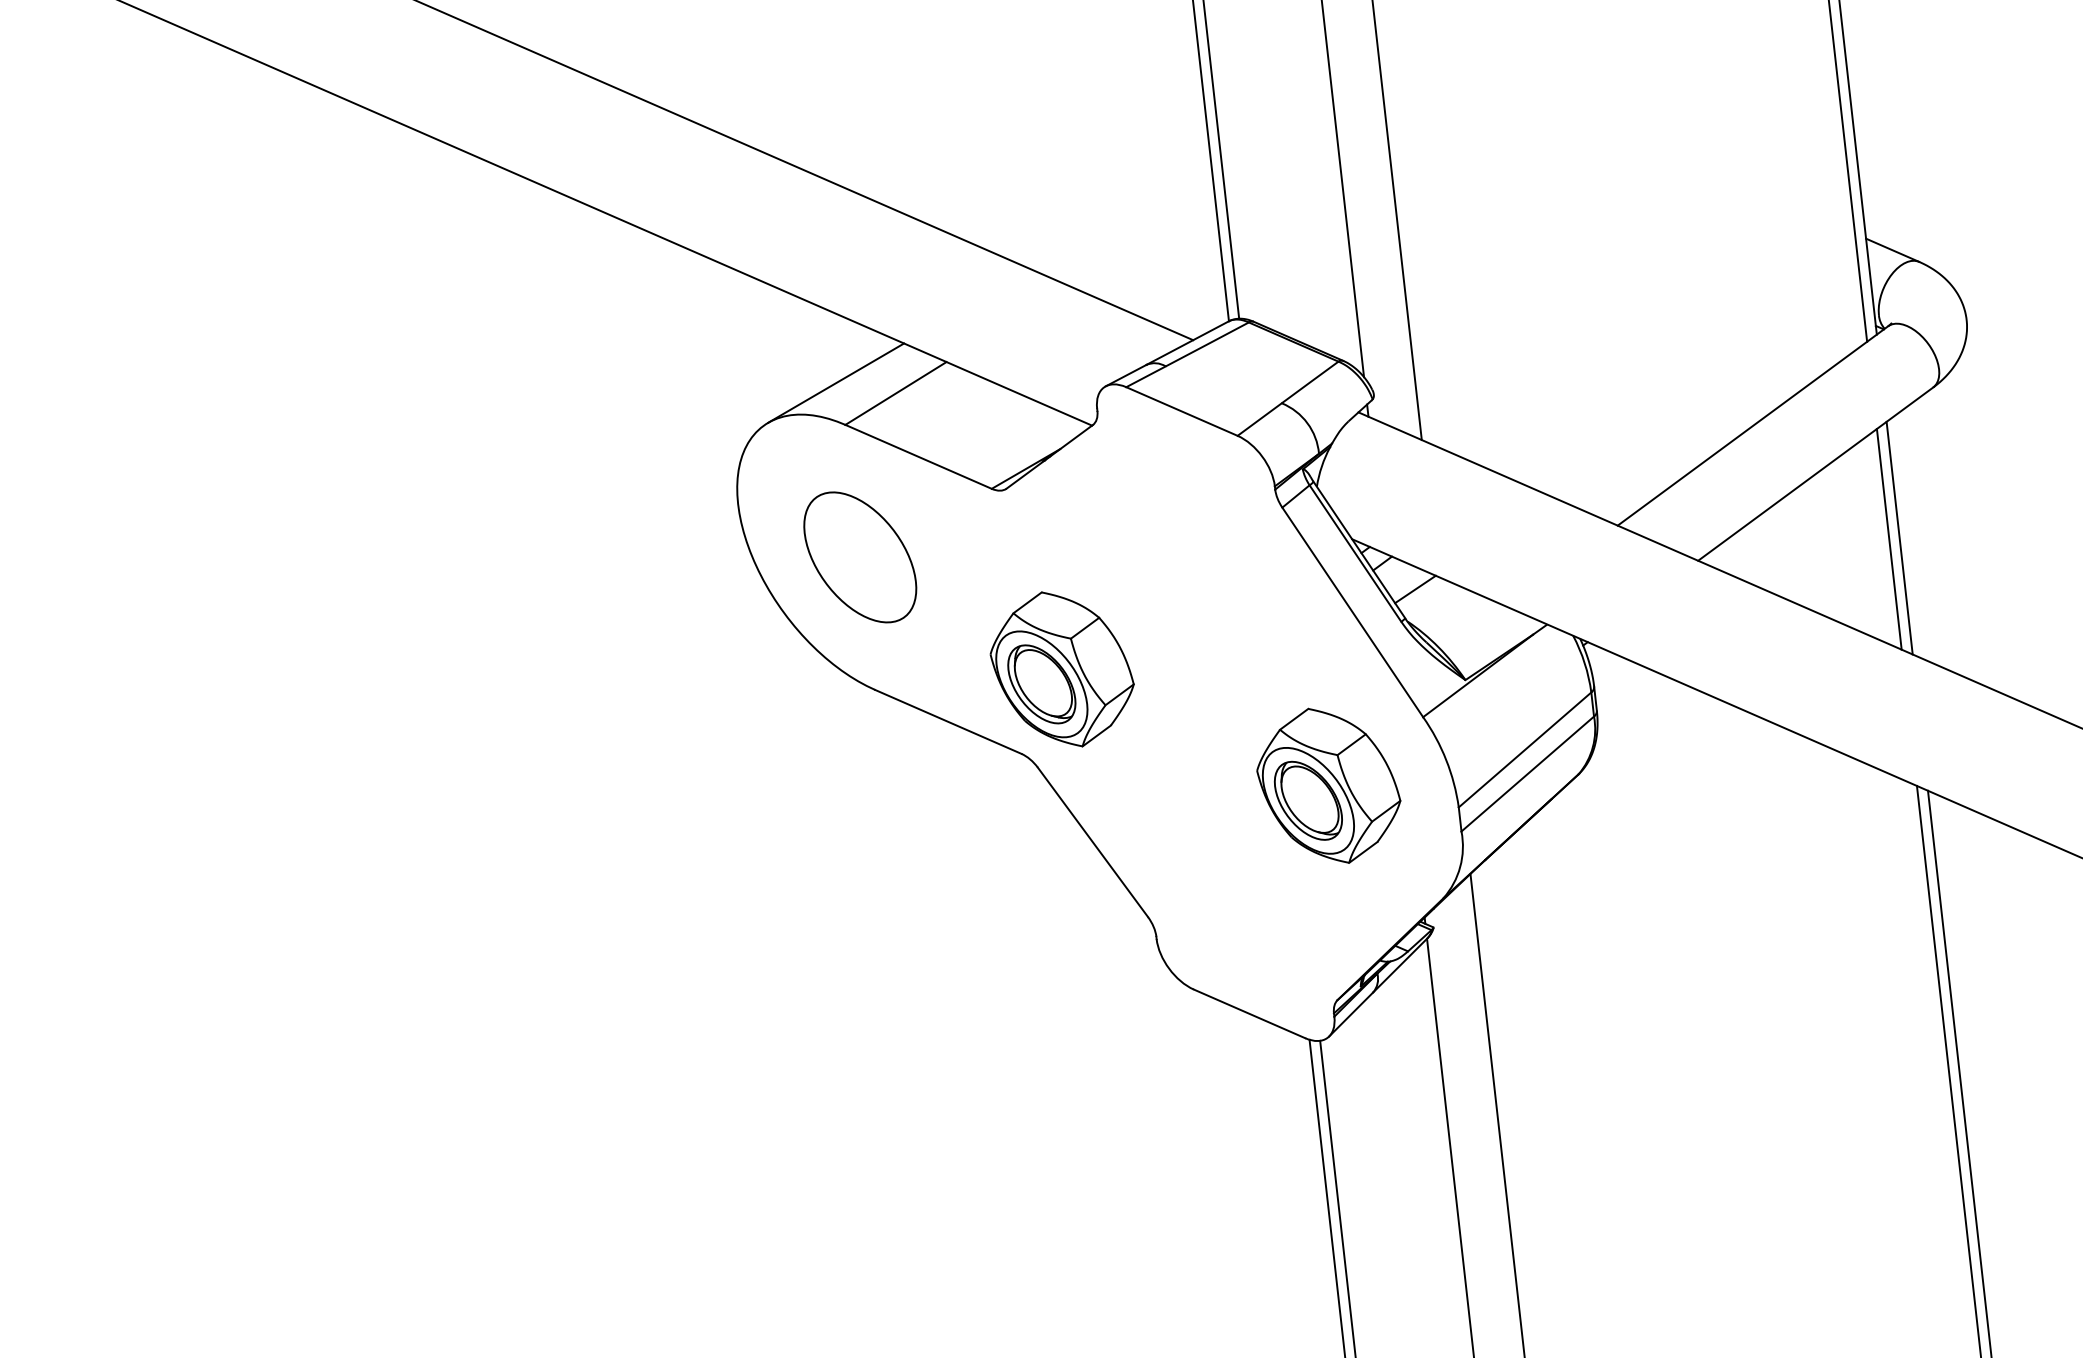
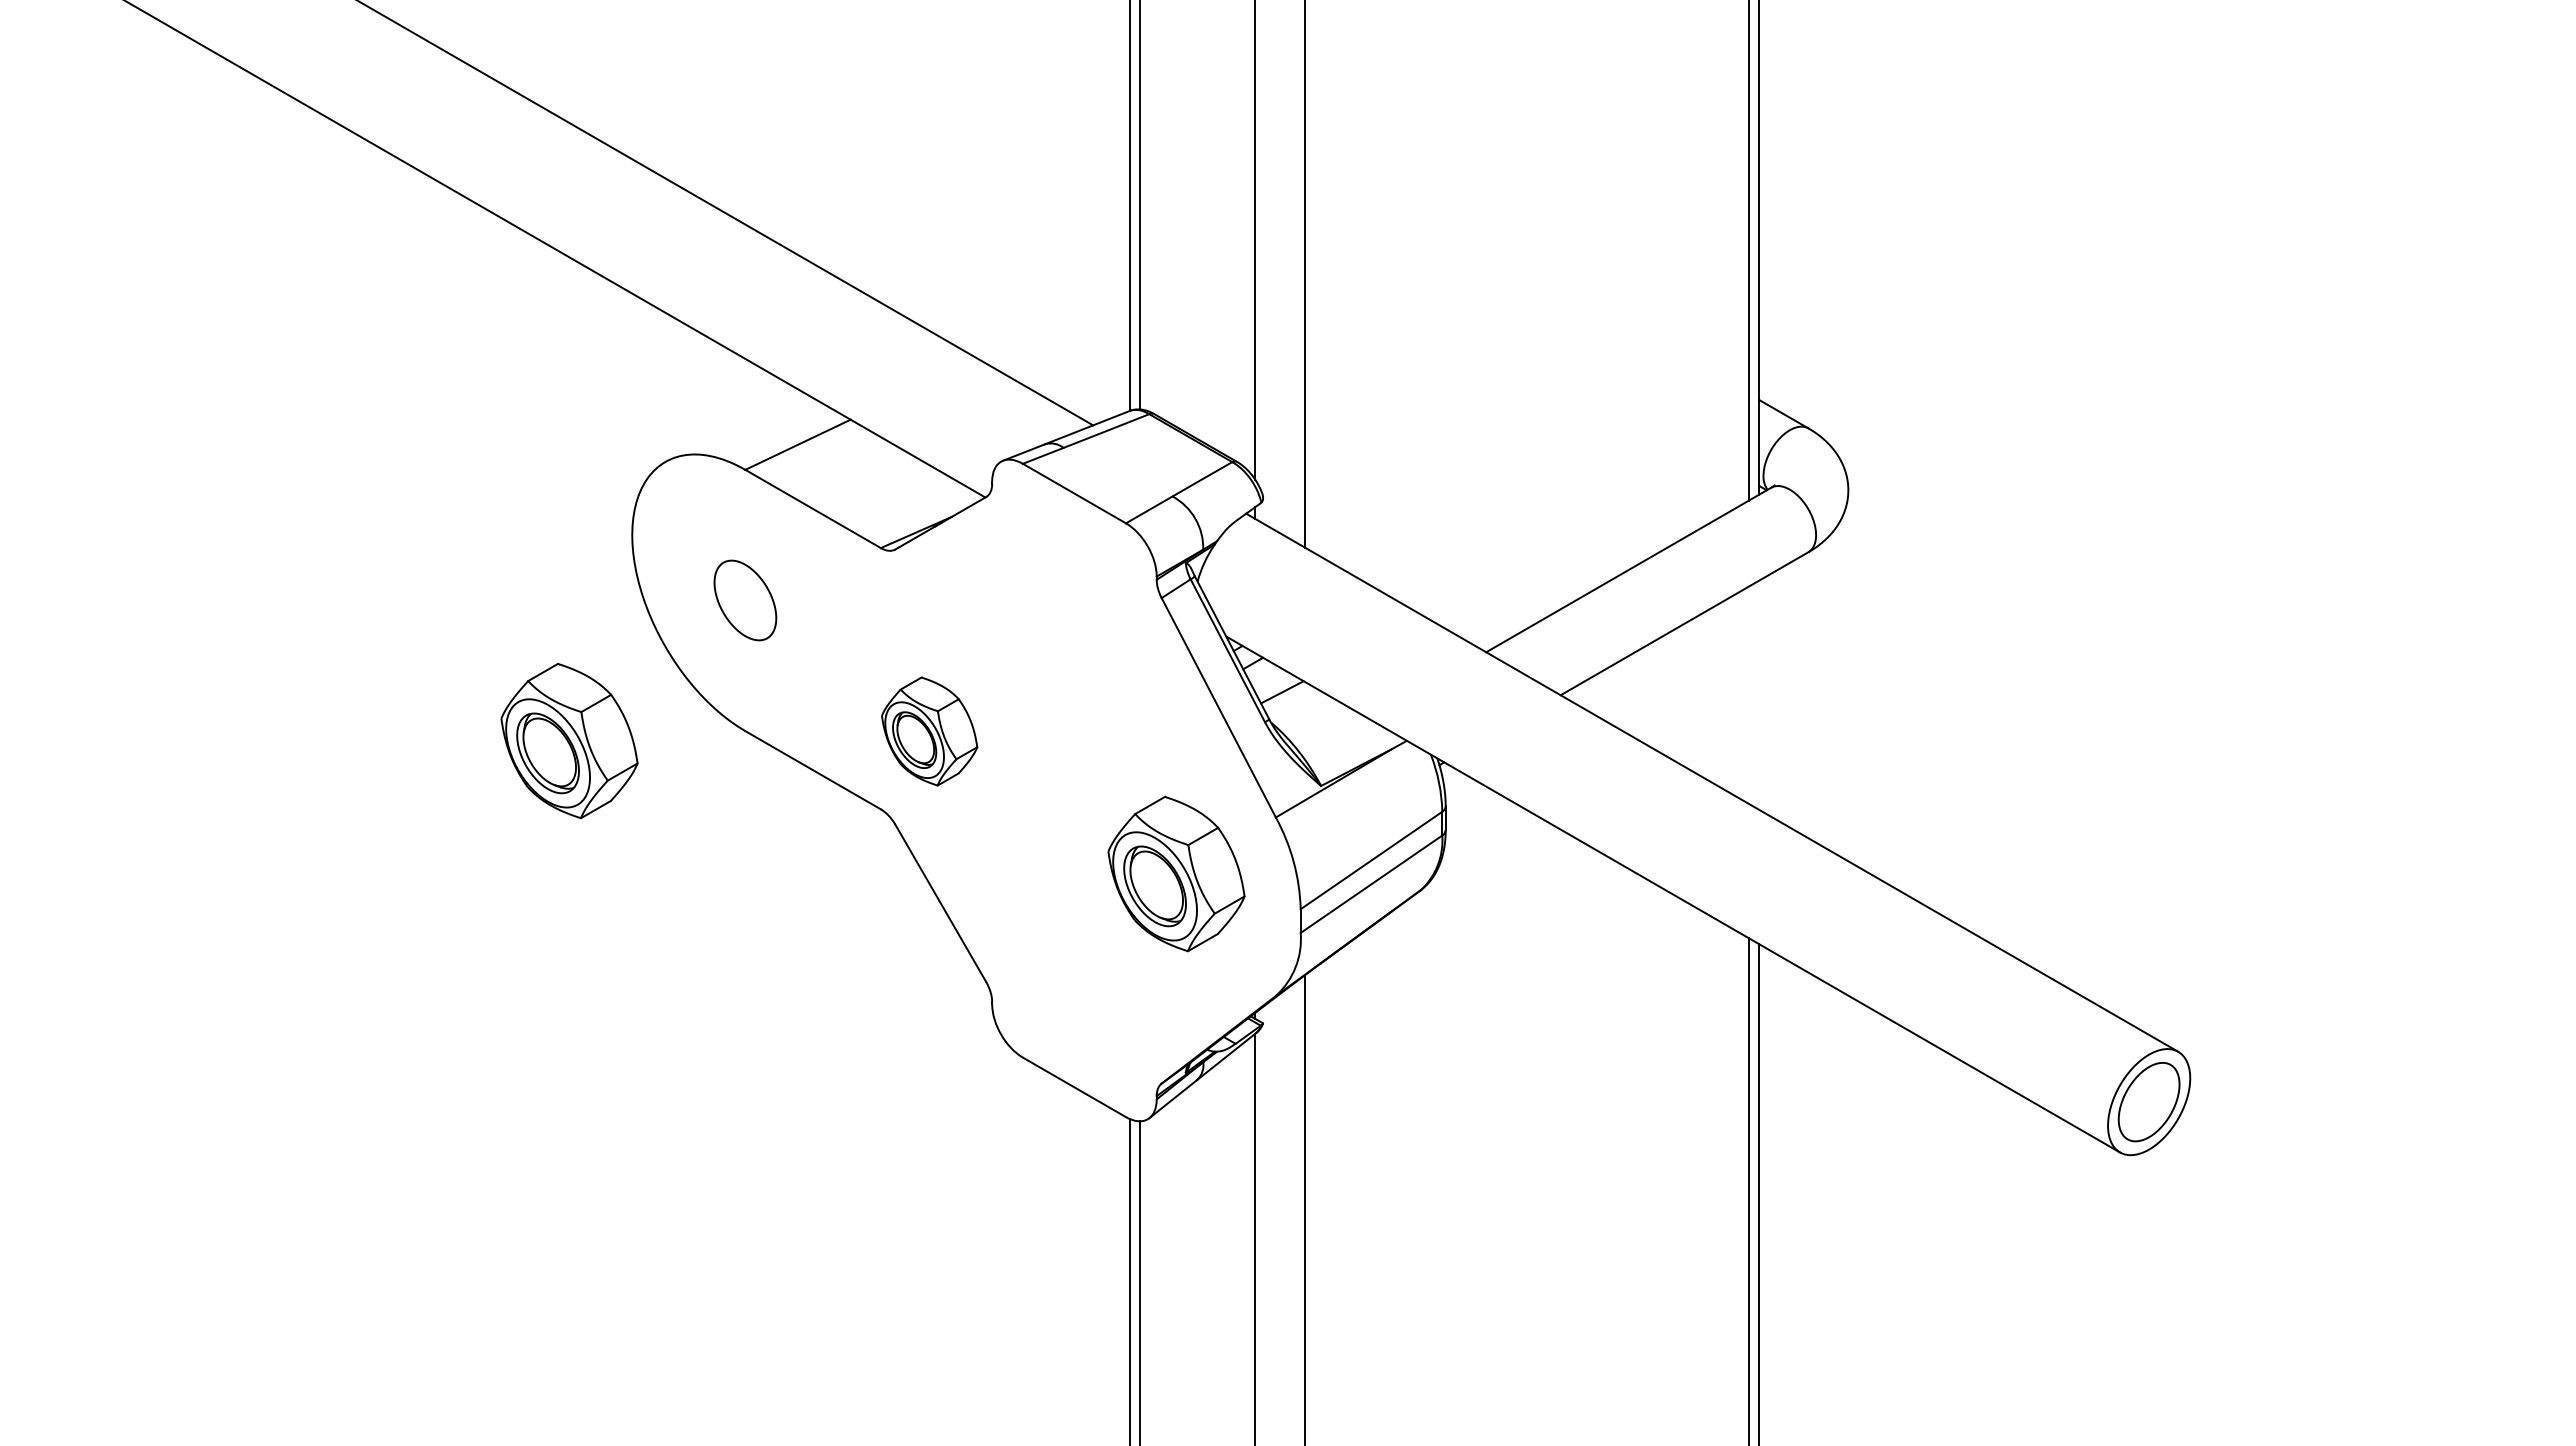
line: (835, 383) -> (740, 428), removed
line: (1899, 537) -> (1759, 694), removed
line: (1889, 539) -> (1749, 695), removed
part: (860, 557) -> (745, 600), size x0.6
part: (1061, 669) -> (929, 731), size x0.7
part: (697, 719) -> (569, 740), added

